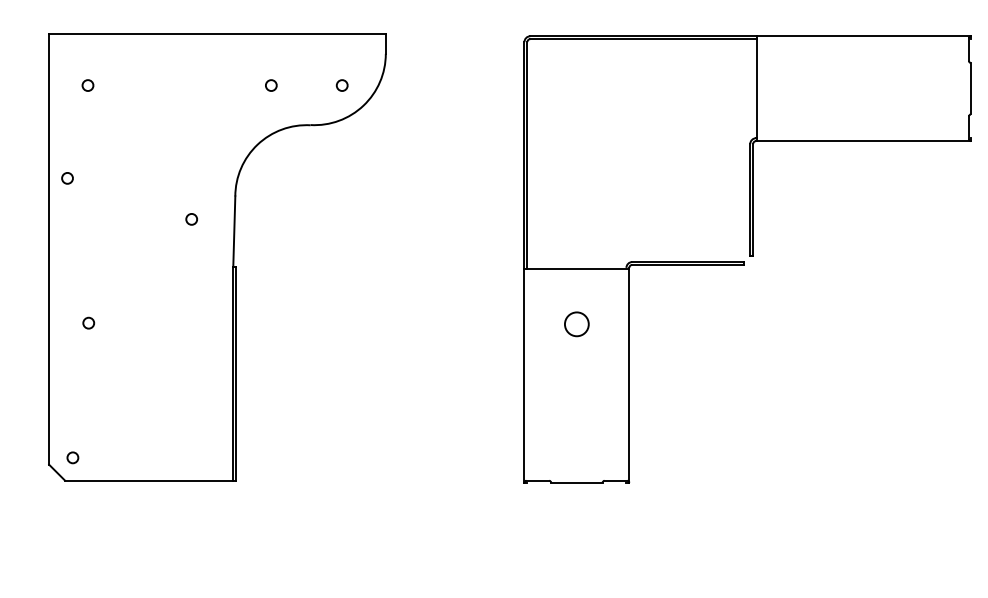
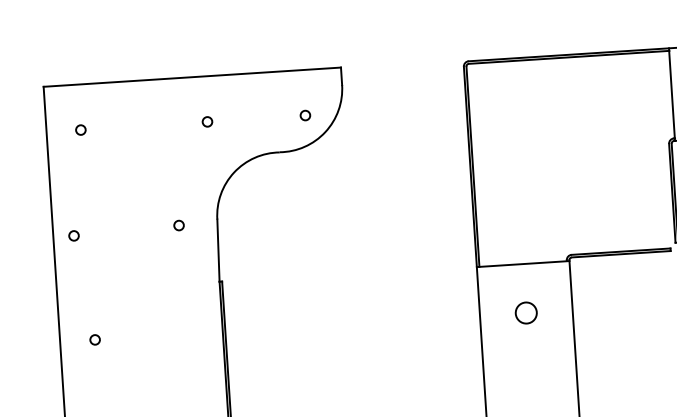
circle: (271, 85) -> (207, 121), moved
circle: (67, 178) -> (74, 236), moved
circle: (191, 219) -> (178, 225), moved

